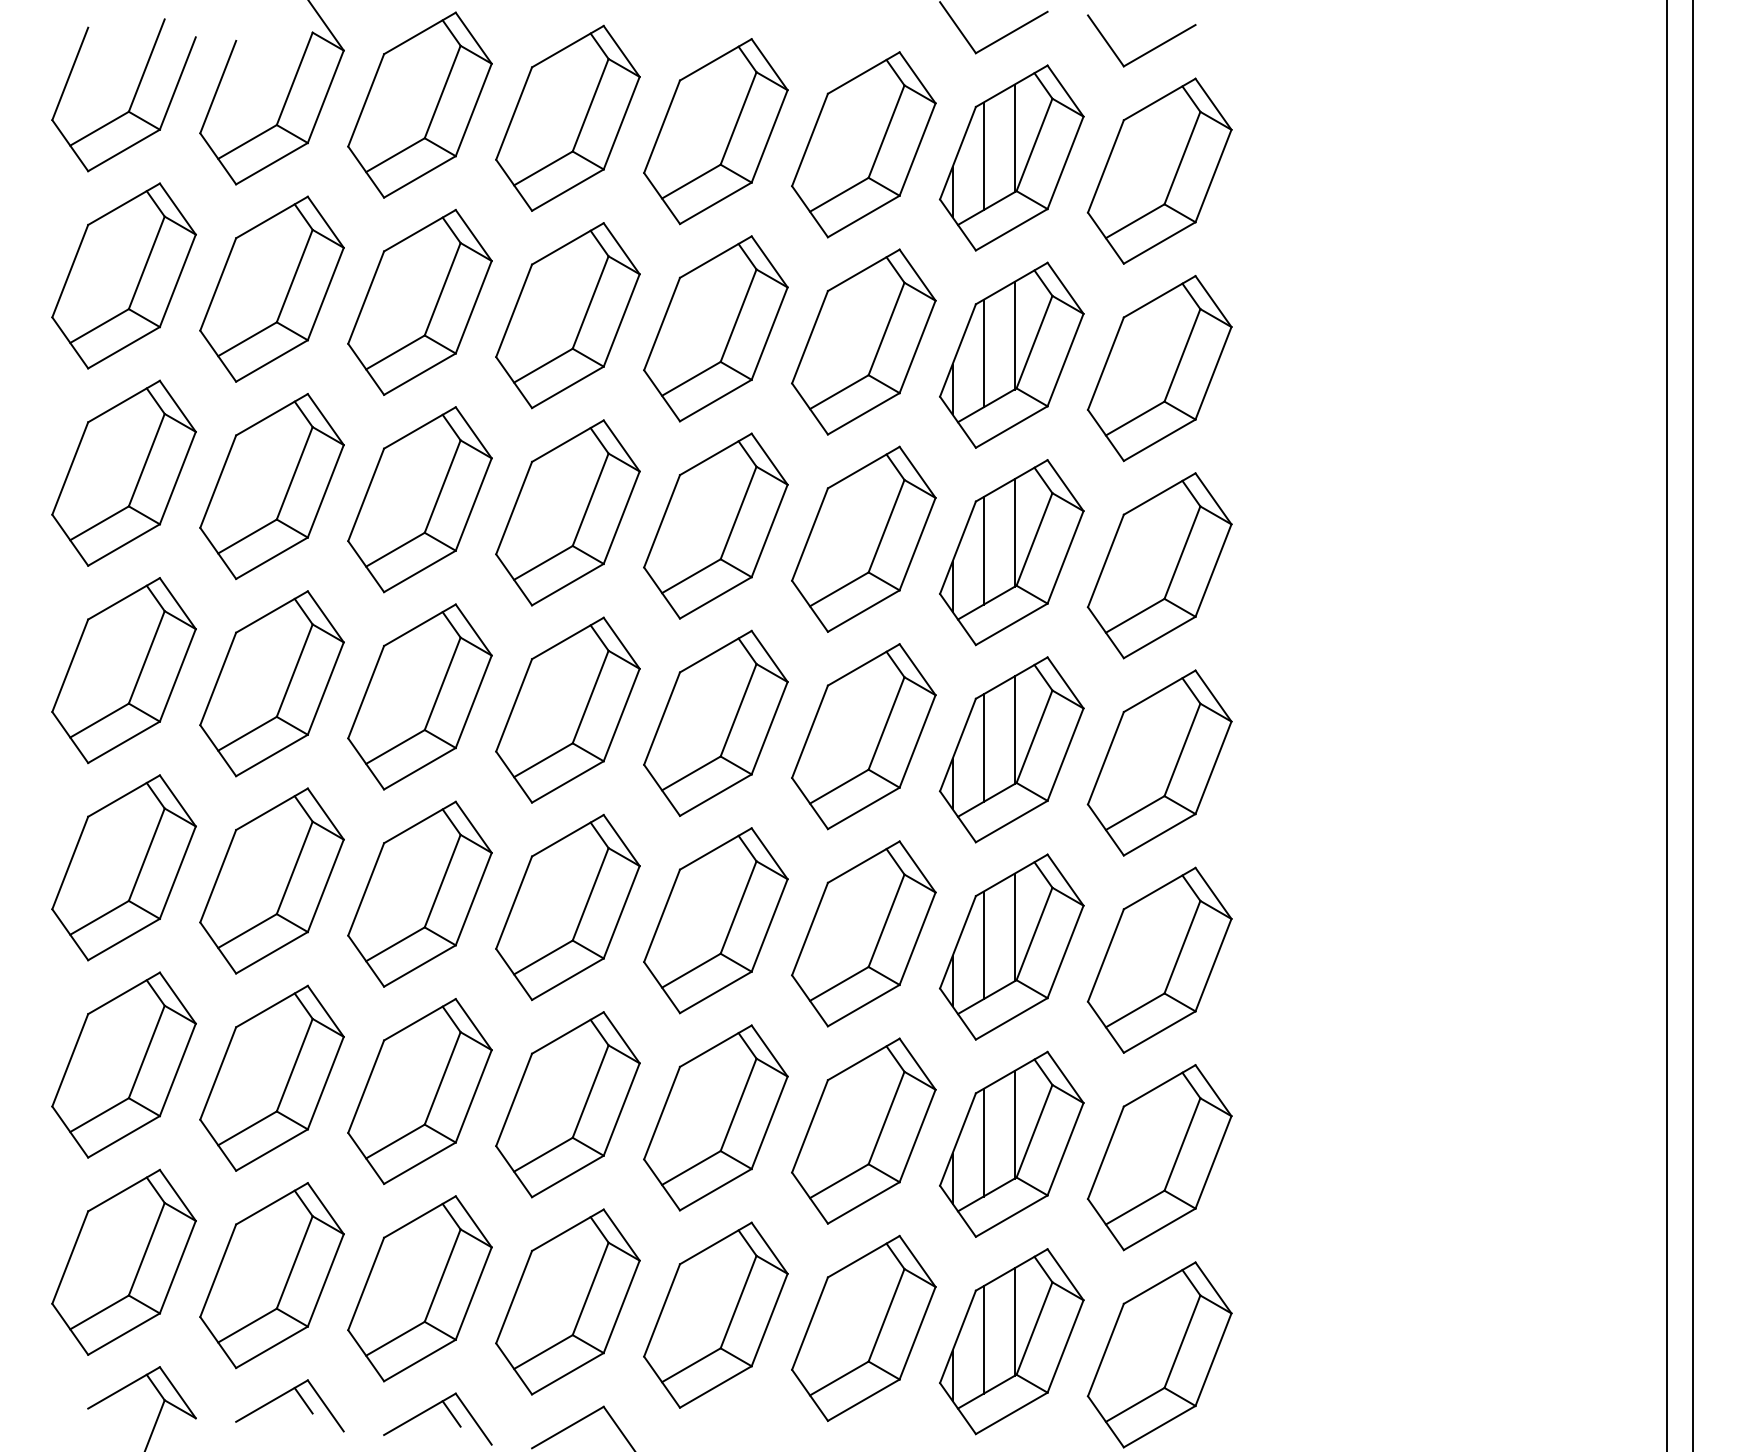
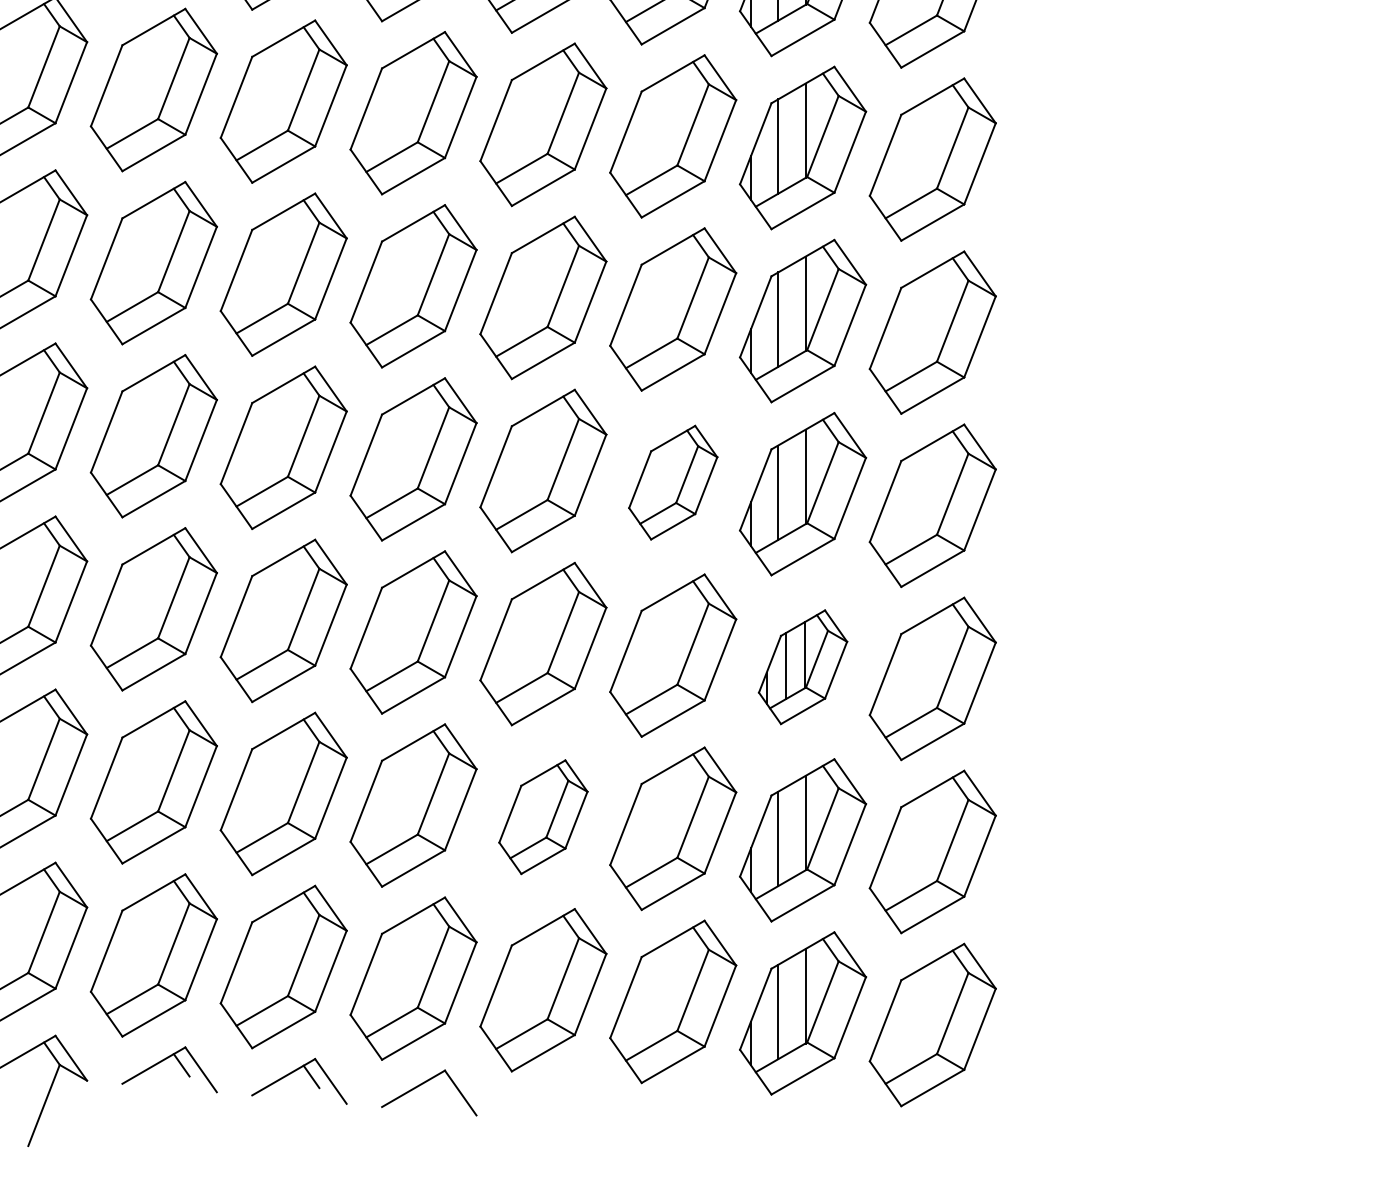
part: (863, 736) -> (672, 482), size x0.7
part: (1011, 946) -> (802, 666), size x0.7
part: (715, 1117) -> (543, 816), size x0.7

